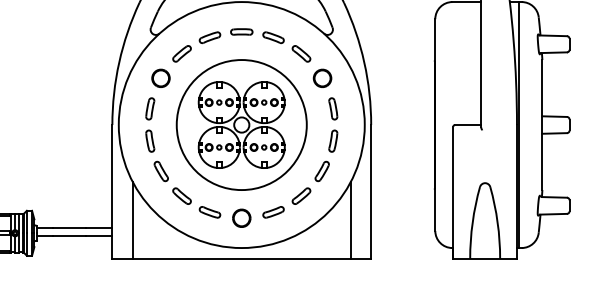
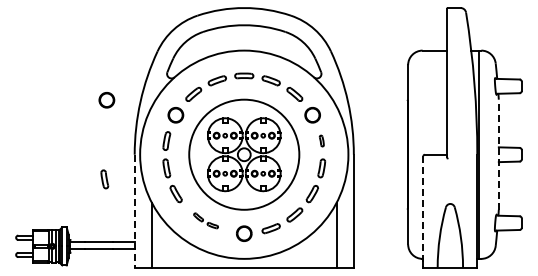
part: (79, 60) -> (106, 100), added
part: (332, 108) -> (321, 140), size x0.6
line: (542, 124) -> (498, 154), solid -> dashed
part: (76, 154) -> (104, 179), added
line: (112, 192) -> (134, 211), solid -> dashed
line: (453, 193) -> (423, 212), solid -> dashed
part: (195, 202) -> (205, 220), size x0.6

